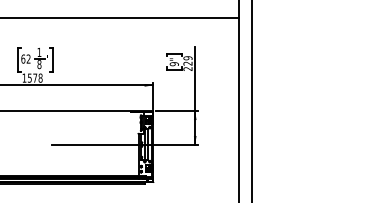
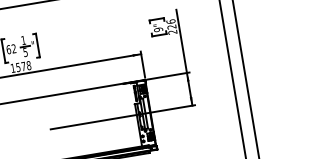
text: (187, 58) -> (170, 22), 229 -> 226
text: (39, 64) -> (25, 52), 8 -> 5

